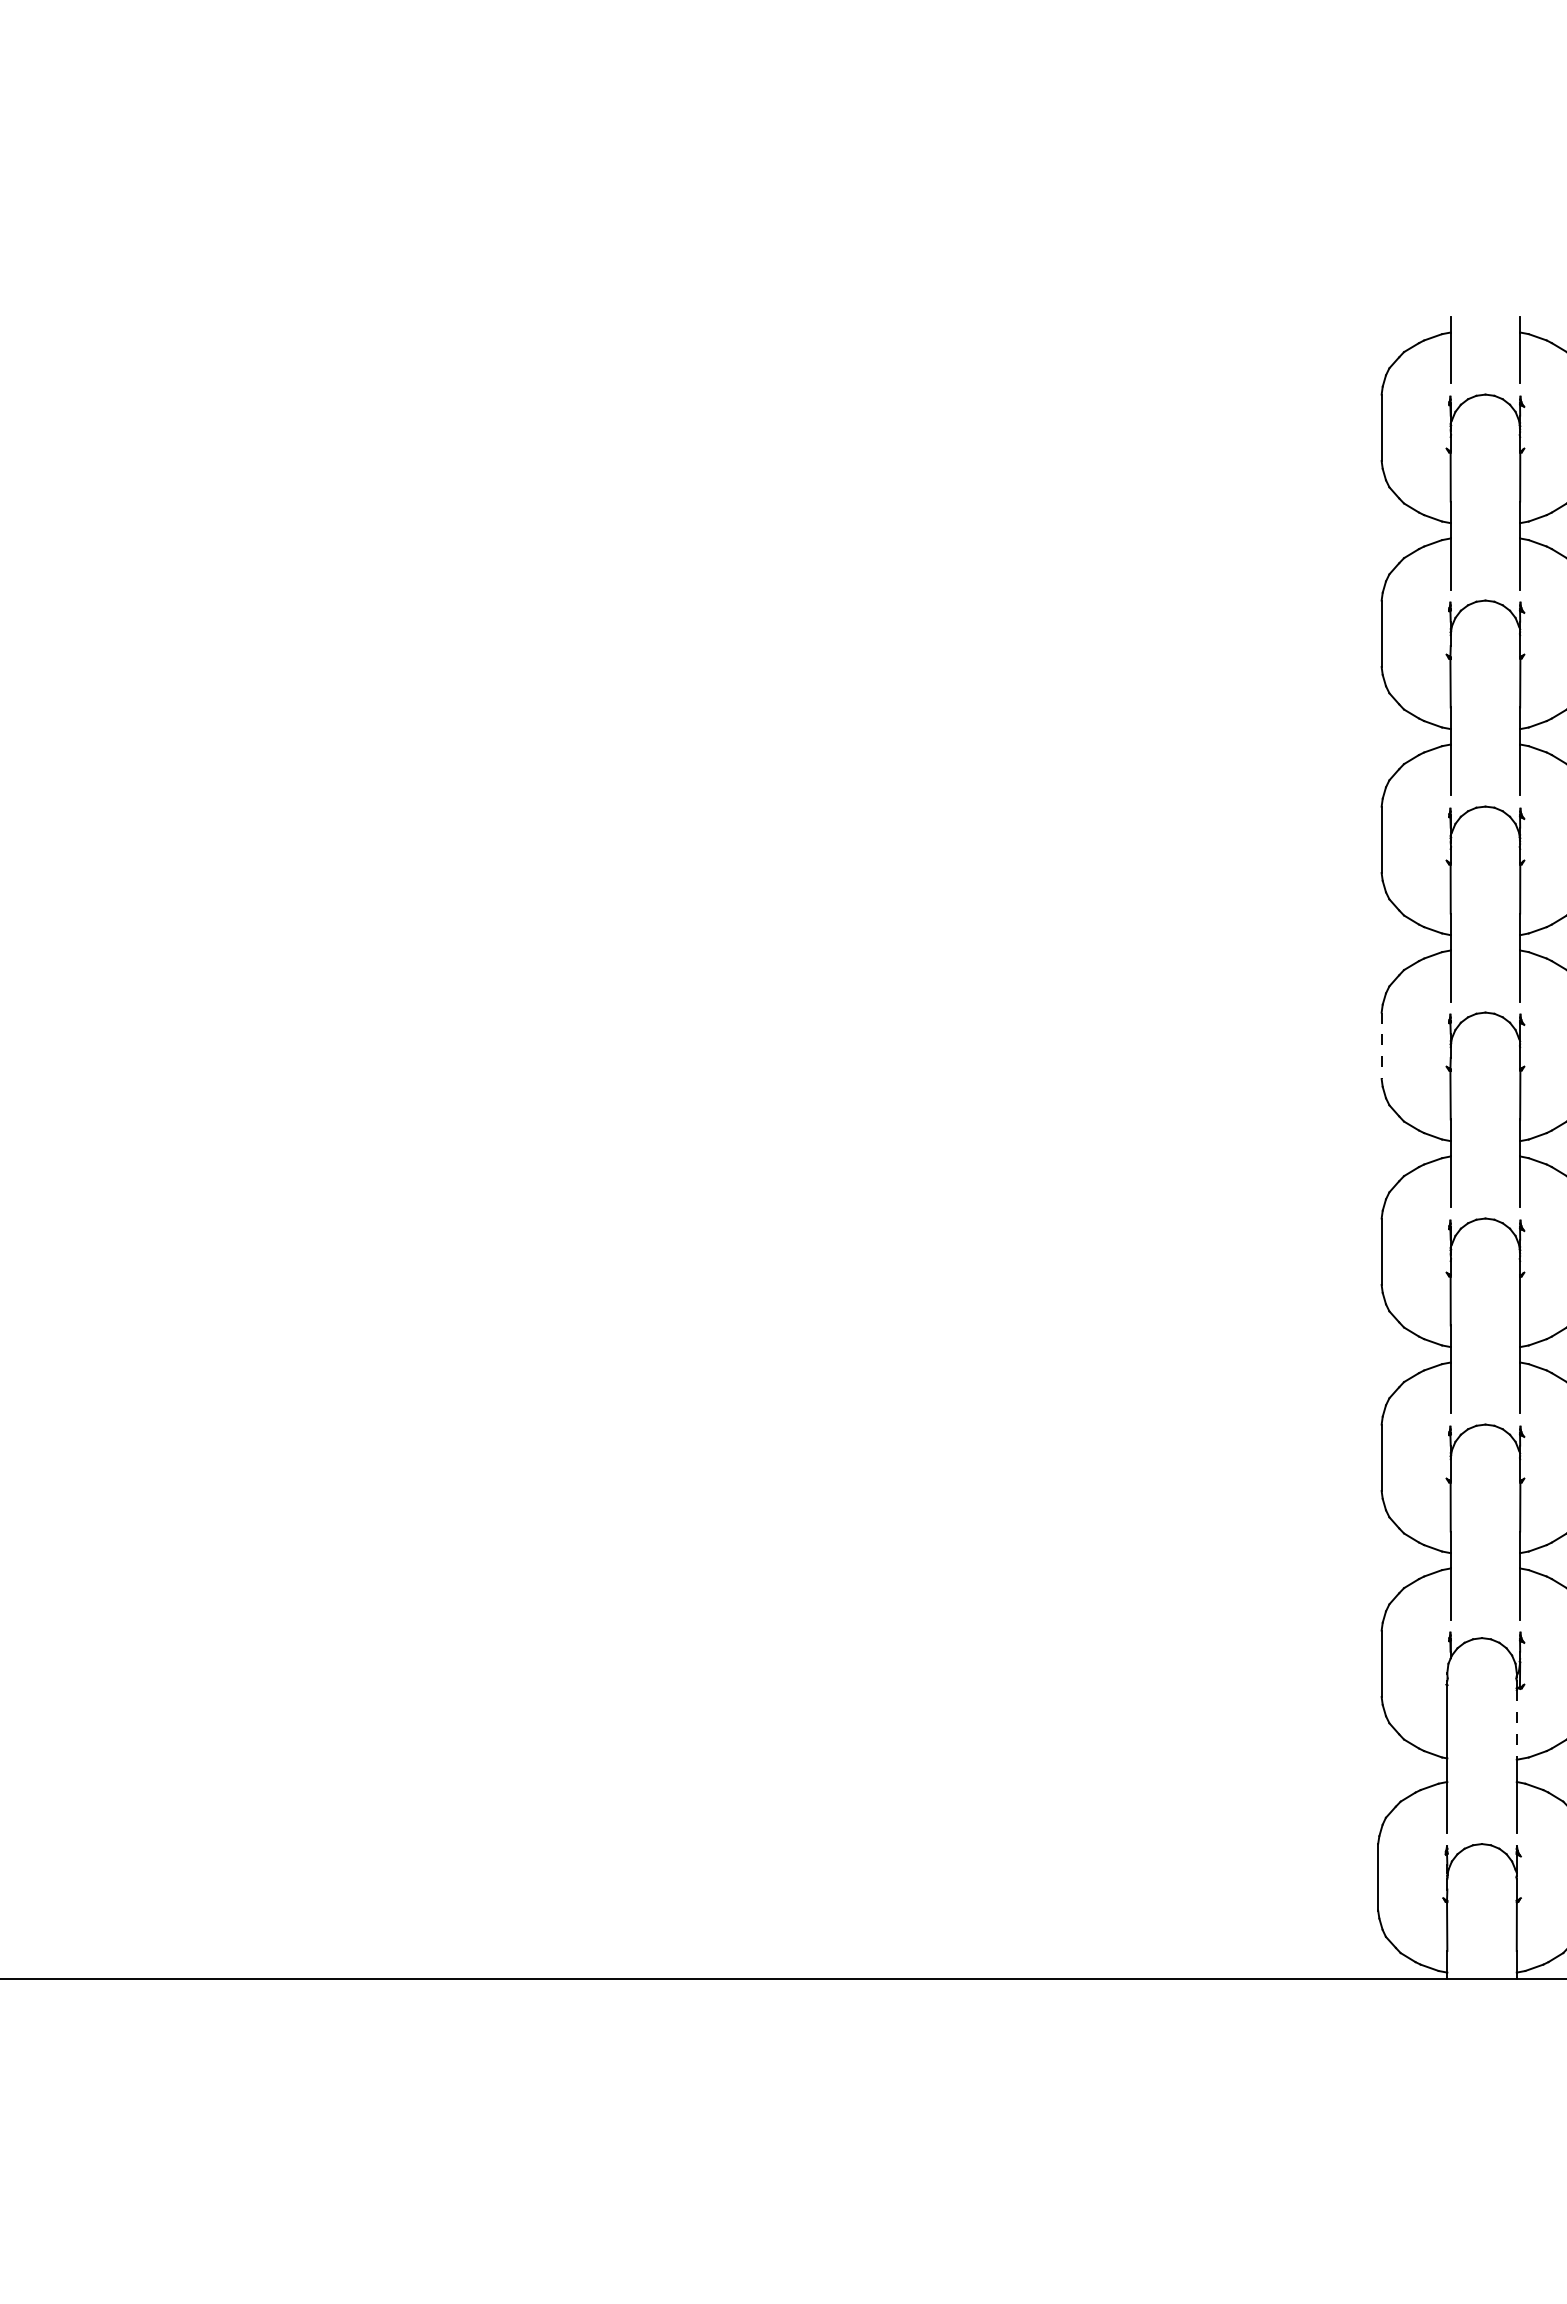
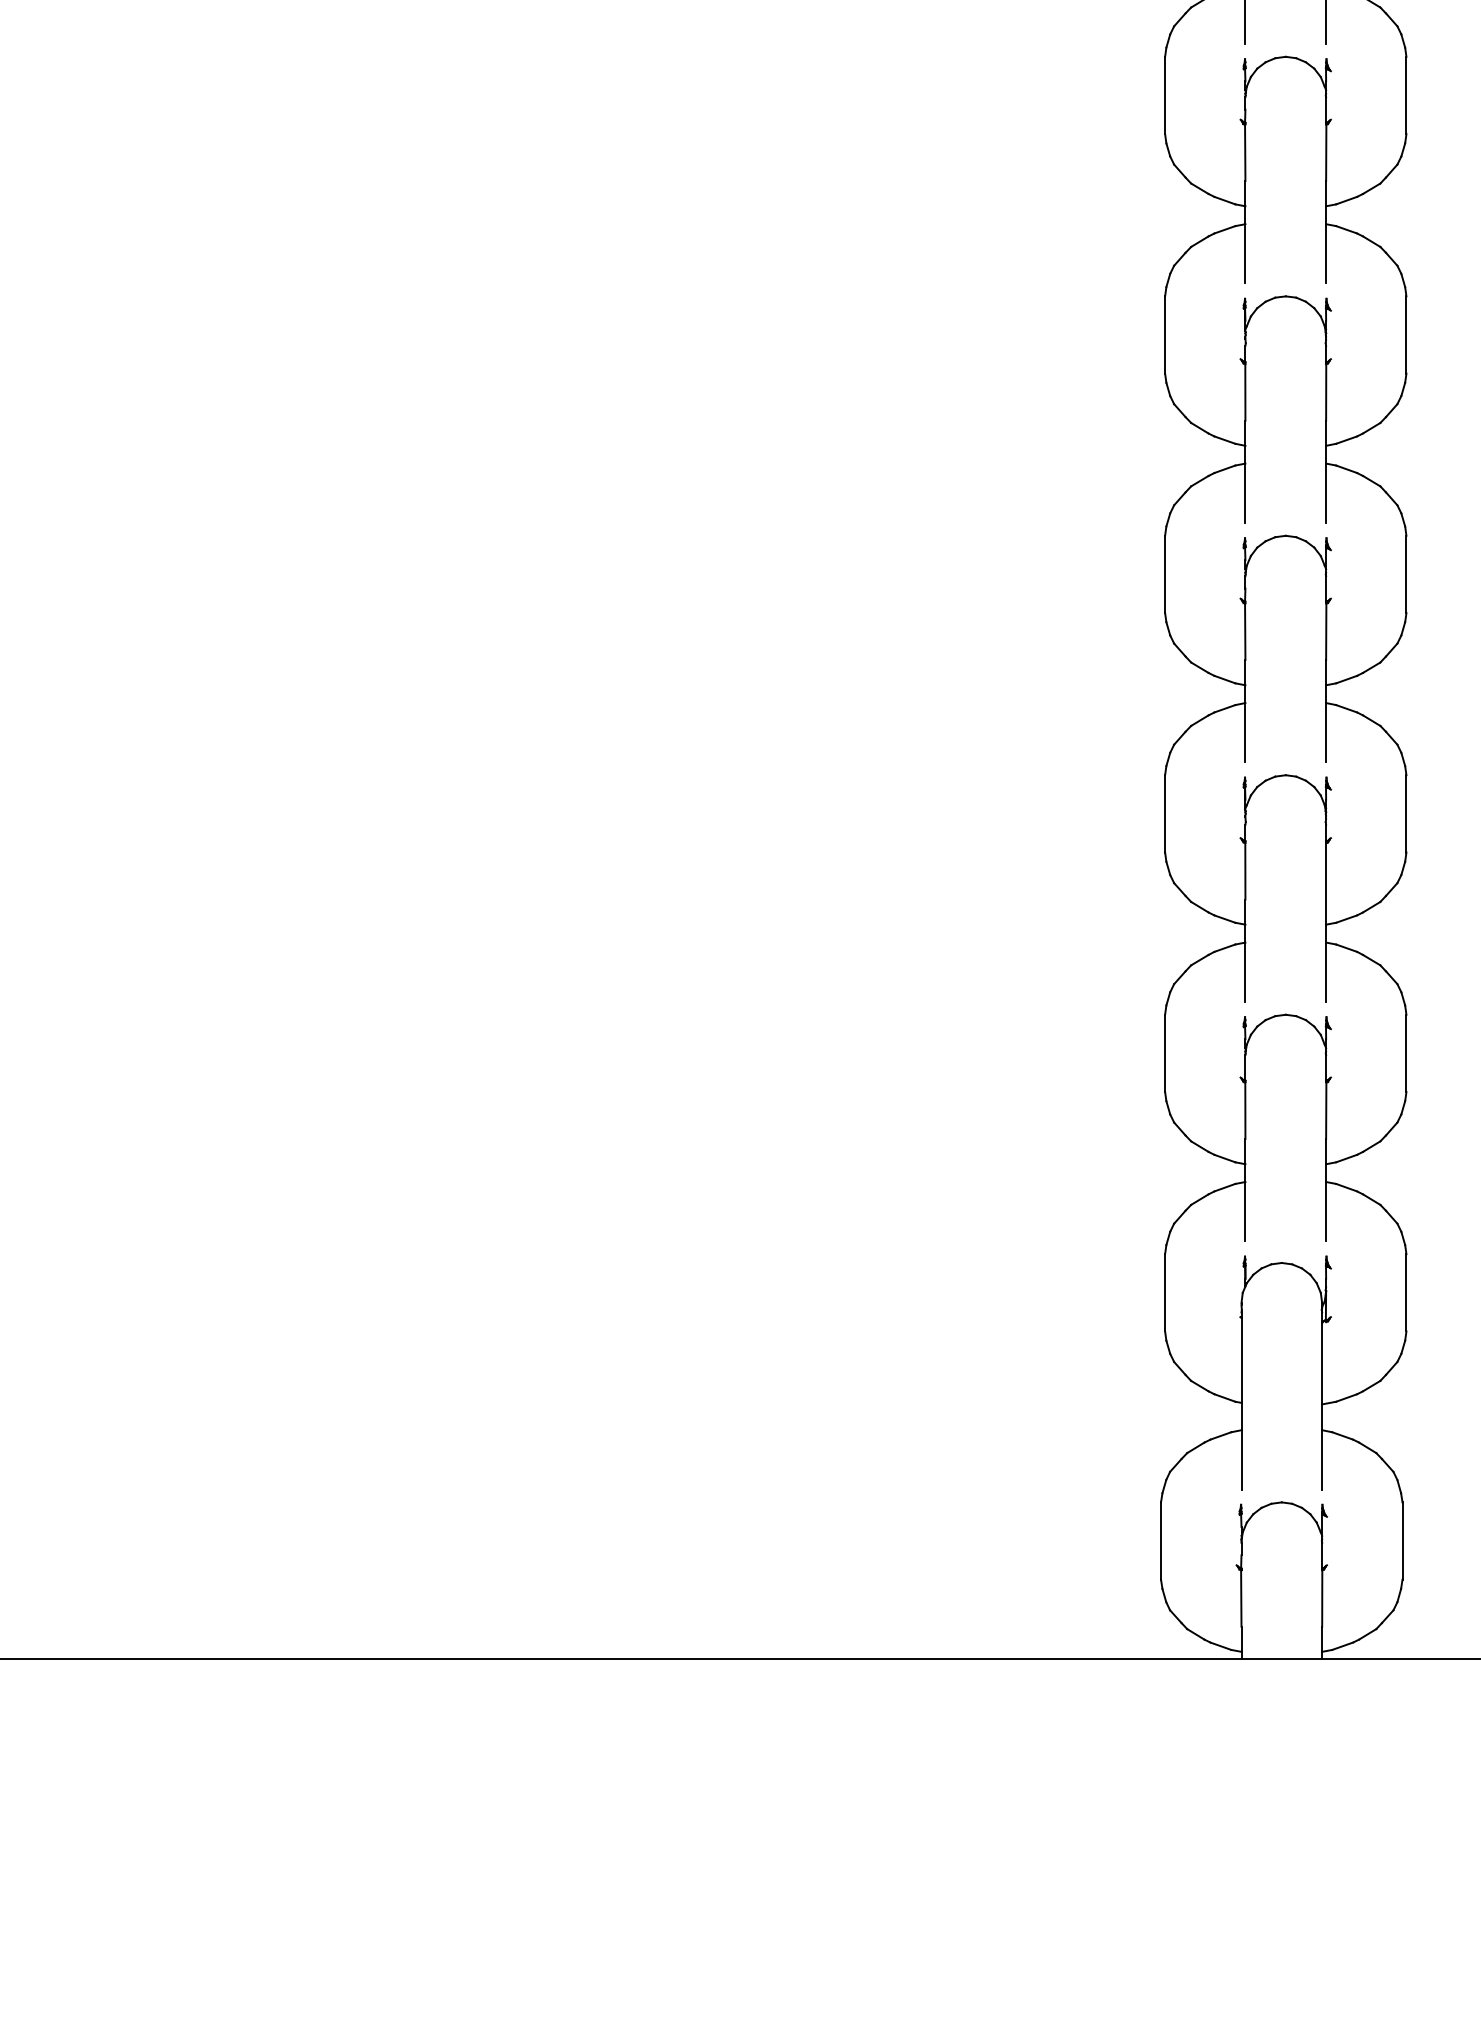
line: (1381, 1046) -> (1164, 575), dashed -> solid
line: (1516, 1724) -> (1321, 1363), dashed -> solid

